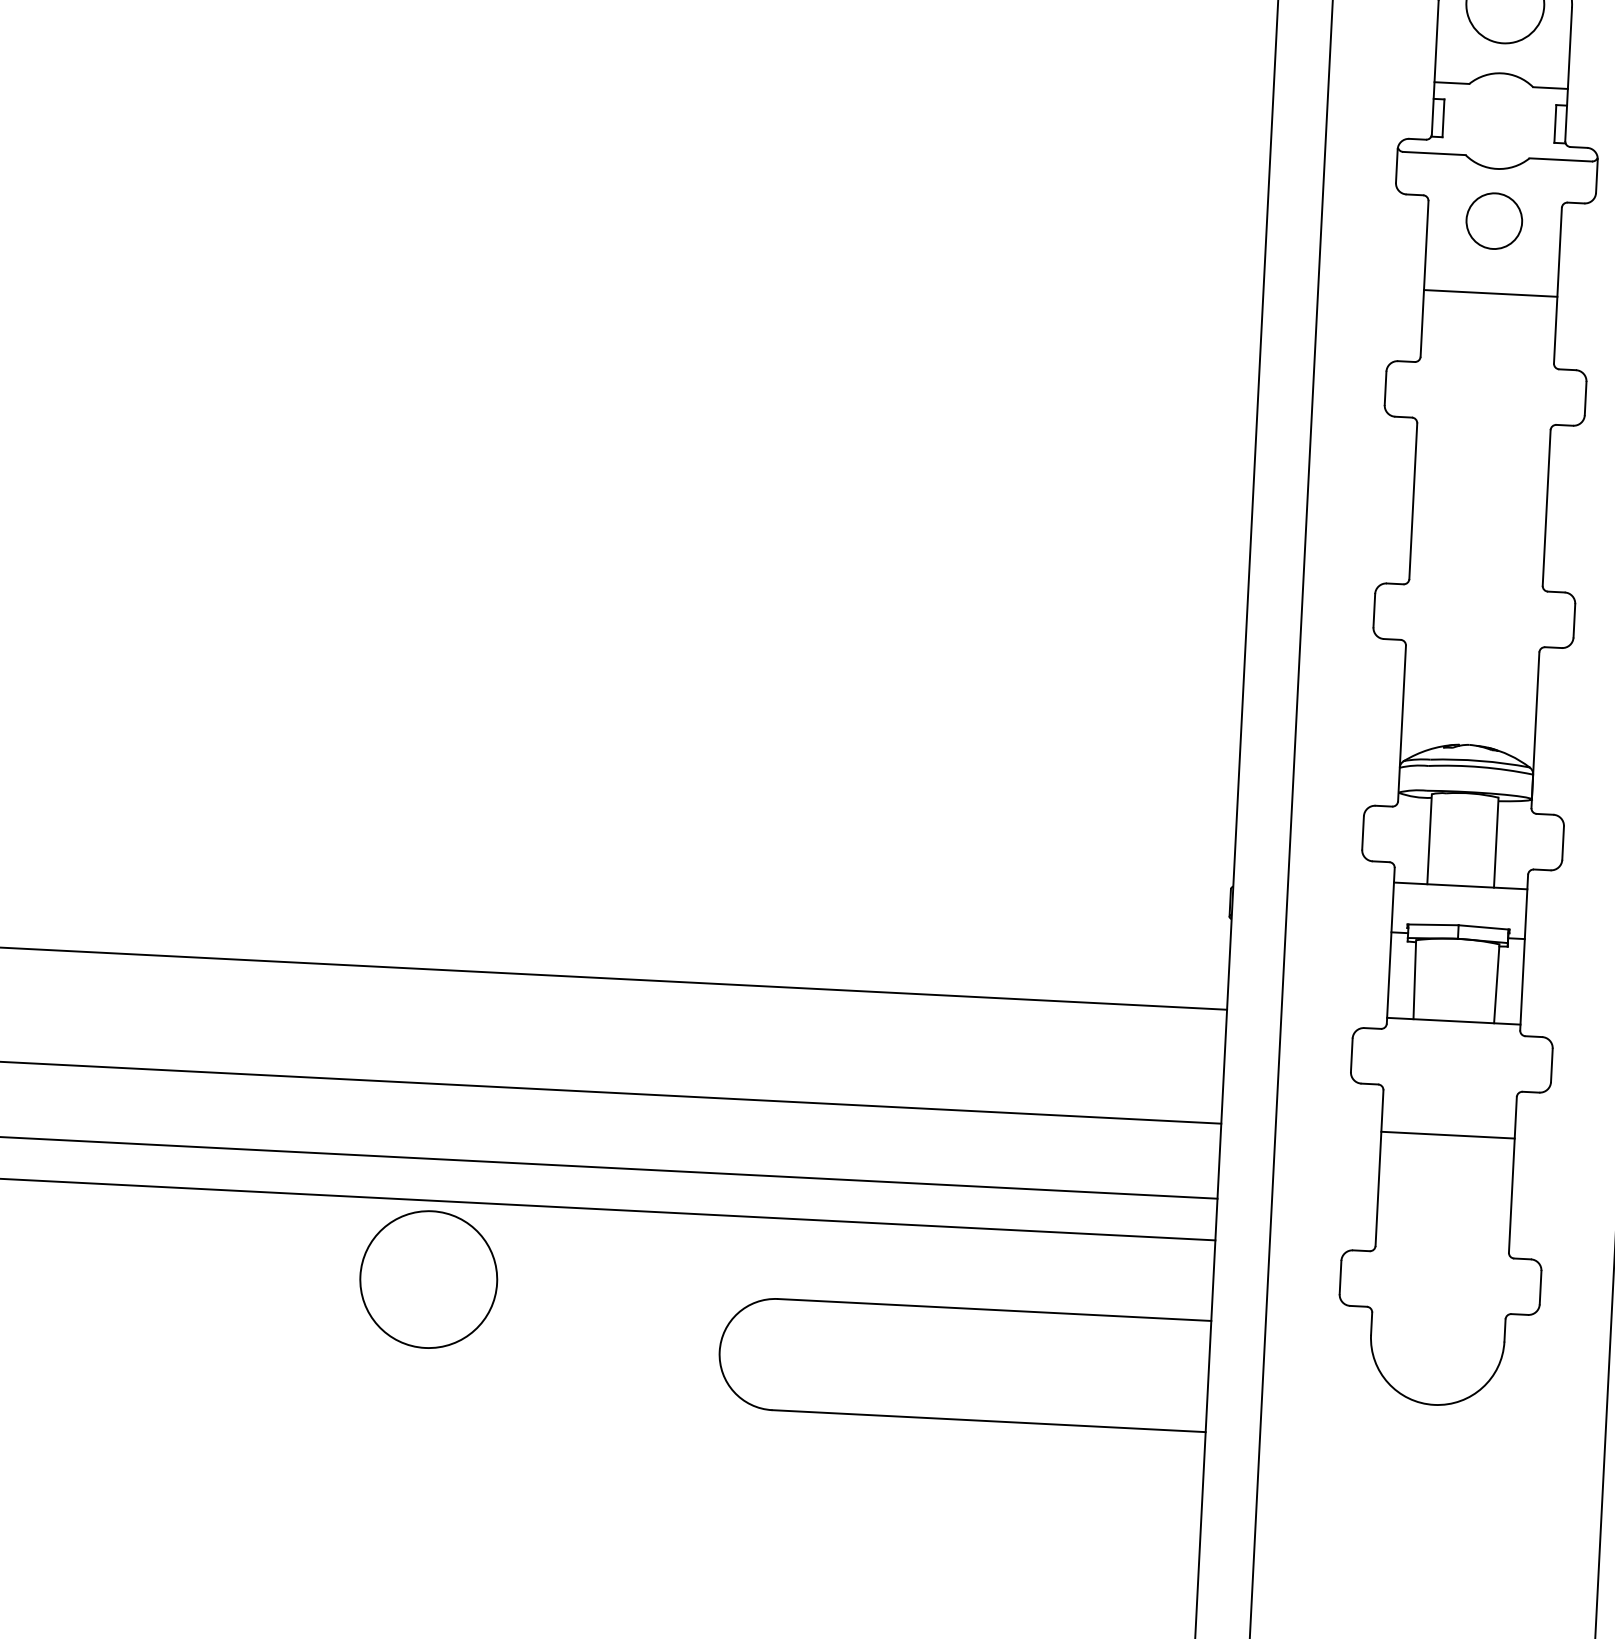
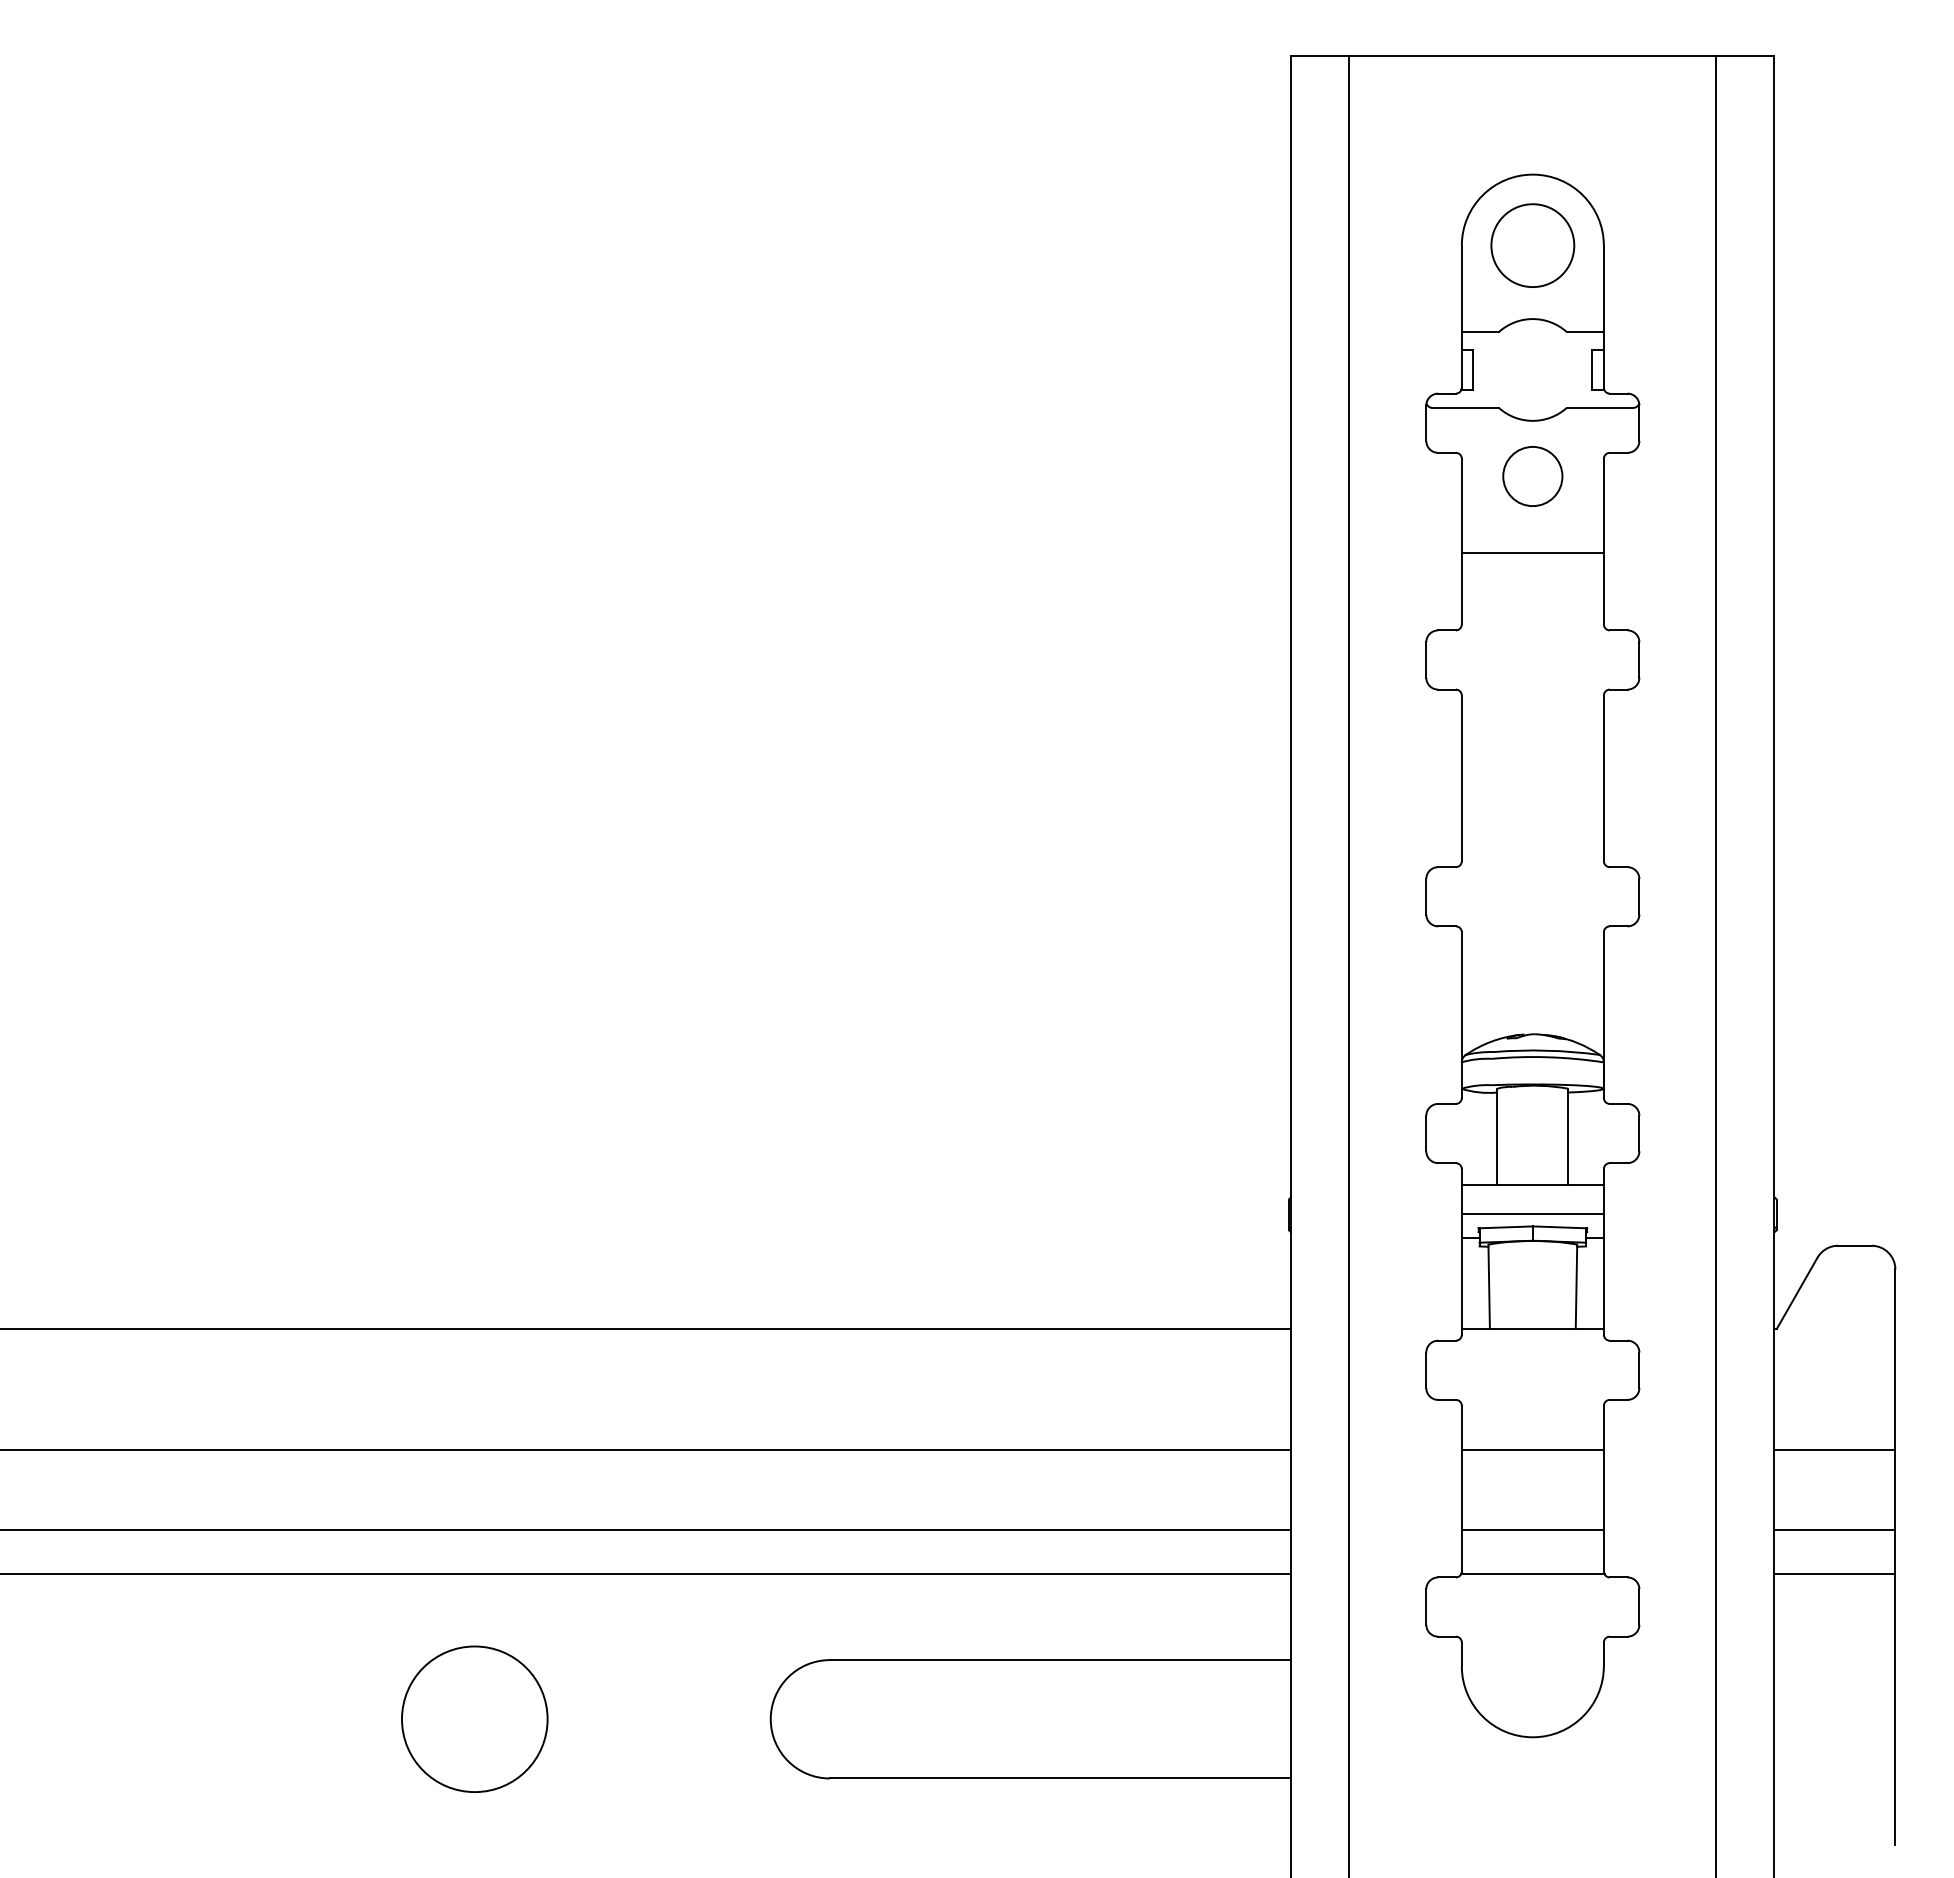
line: (1458, 914) -> (1532, 1214), added
line: (1443, 1209) -> (1532, 1529), added
line: (1441, 1252) -> (1532, 1574), added
circle: (428, 1278) -> (474, 1718), moved

